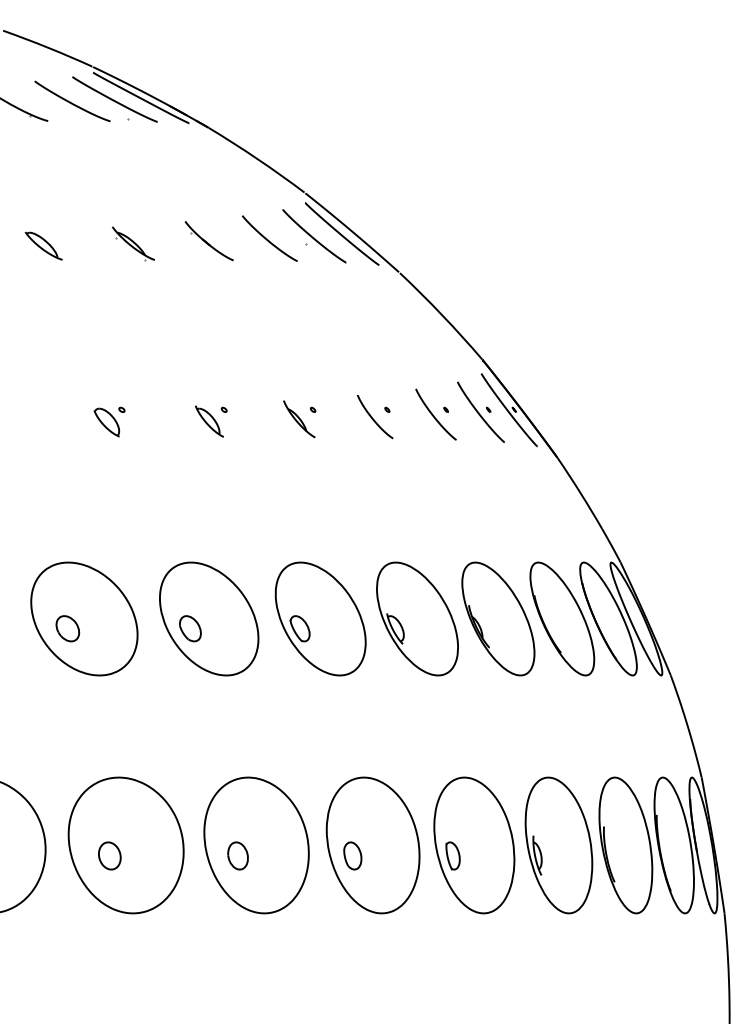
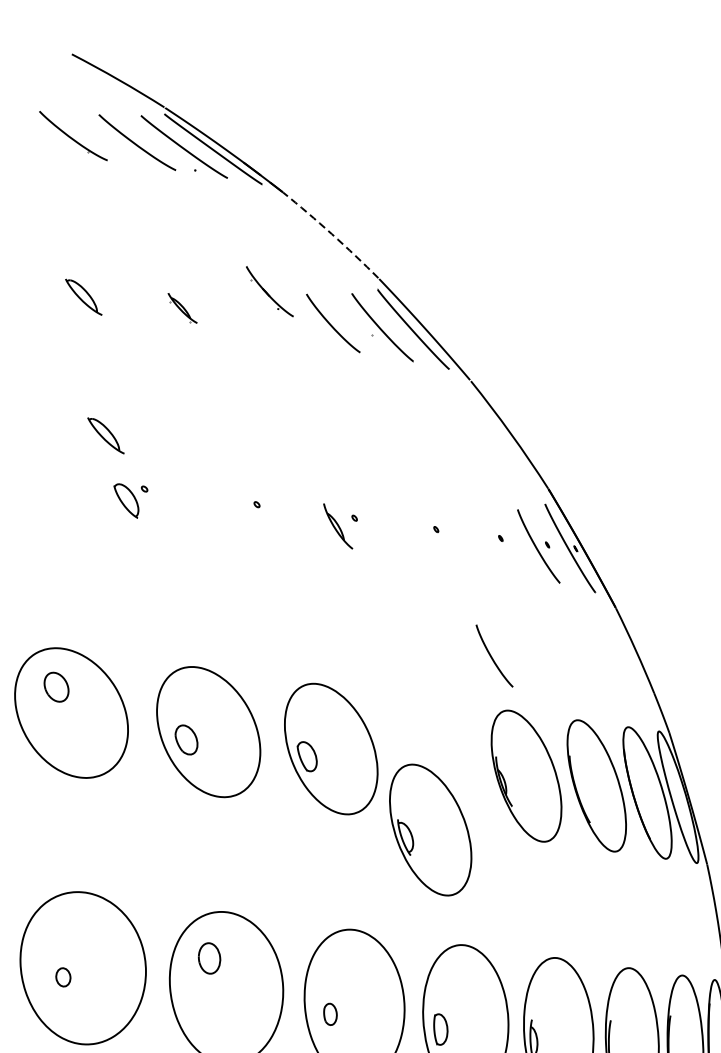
arc: (257, 159) -> (331, 234), solid -> dashed
part: (208, 241) -> (268, 291), moved
part: (133, 243) -> (182, 308), size x0.7
part: (80, 366) -> (105, 435), added
curve: (434, 415) -> (492, 656), moved
curve: (373, 418) -> (419, 536), removed
part: (209, 421) -> (239, 515), removed
part: (417, 618) -> (430, 829), moved
part: (67, 628) -> (56, 686), moved
part: (109, 855) -> (63, 976), size x0.6
part: (237, 855) -> (209, 957), moved
part: (352, 855) -> (330, 1013), size x0.7

